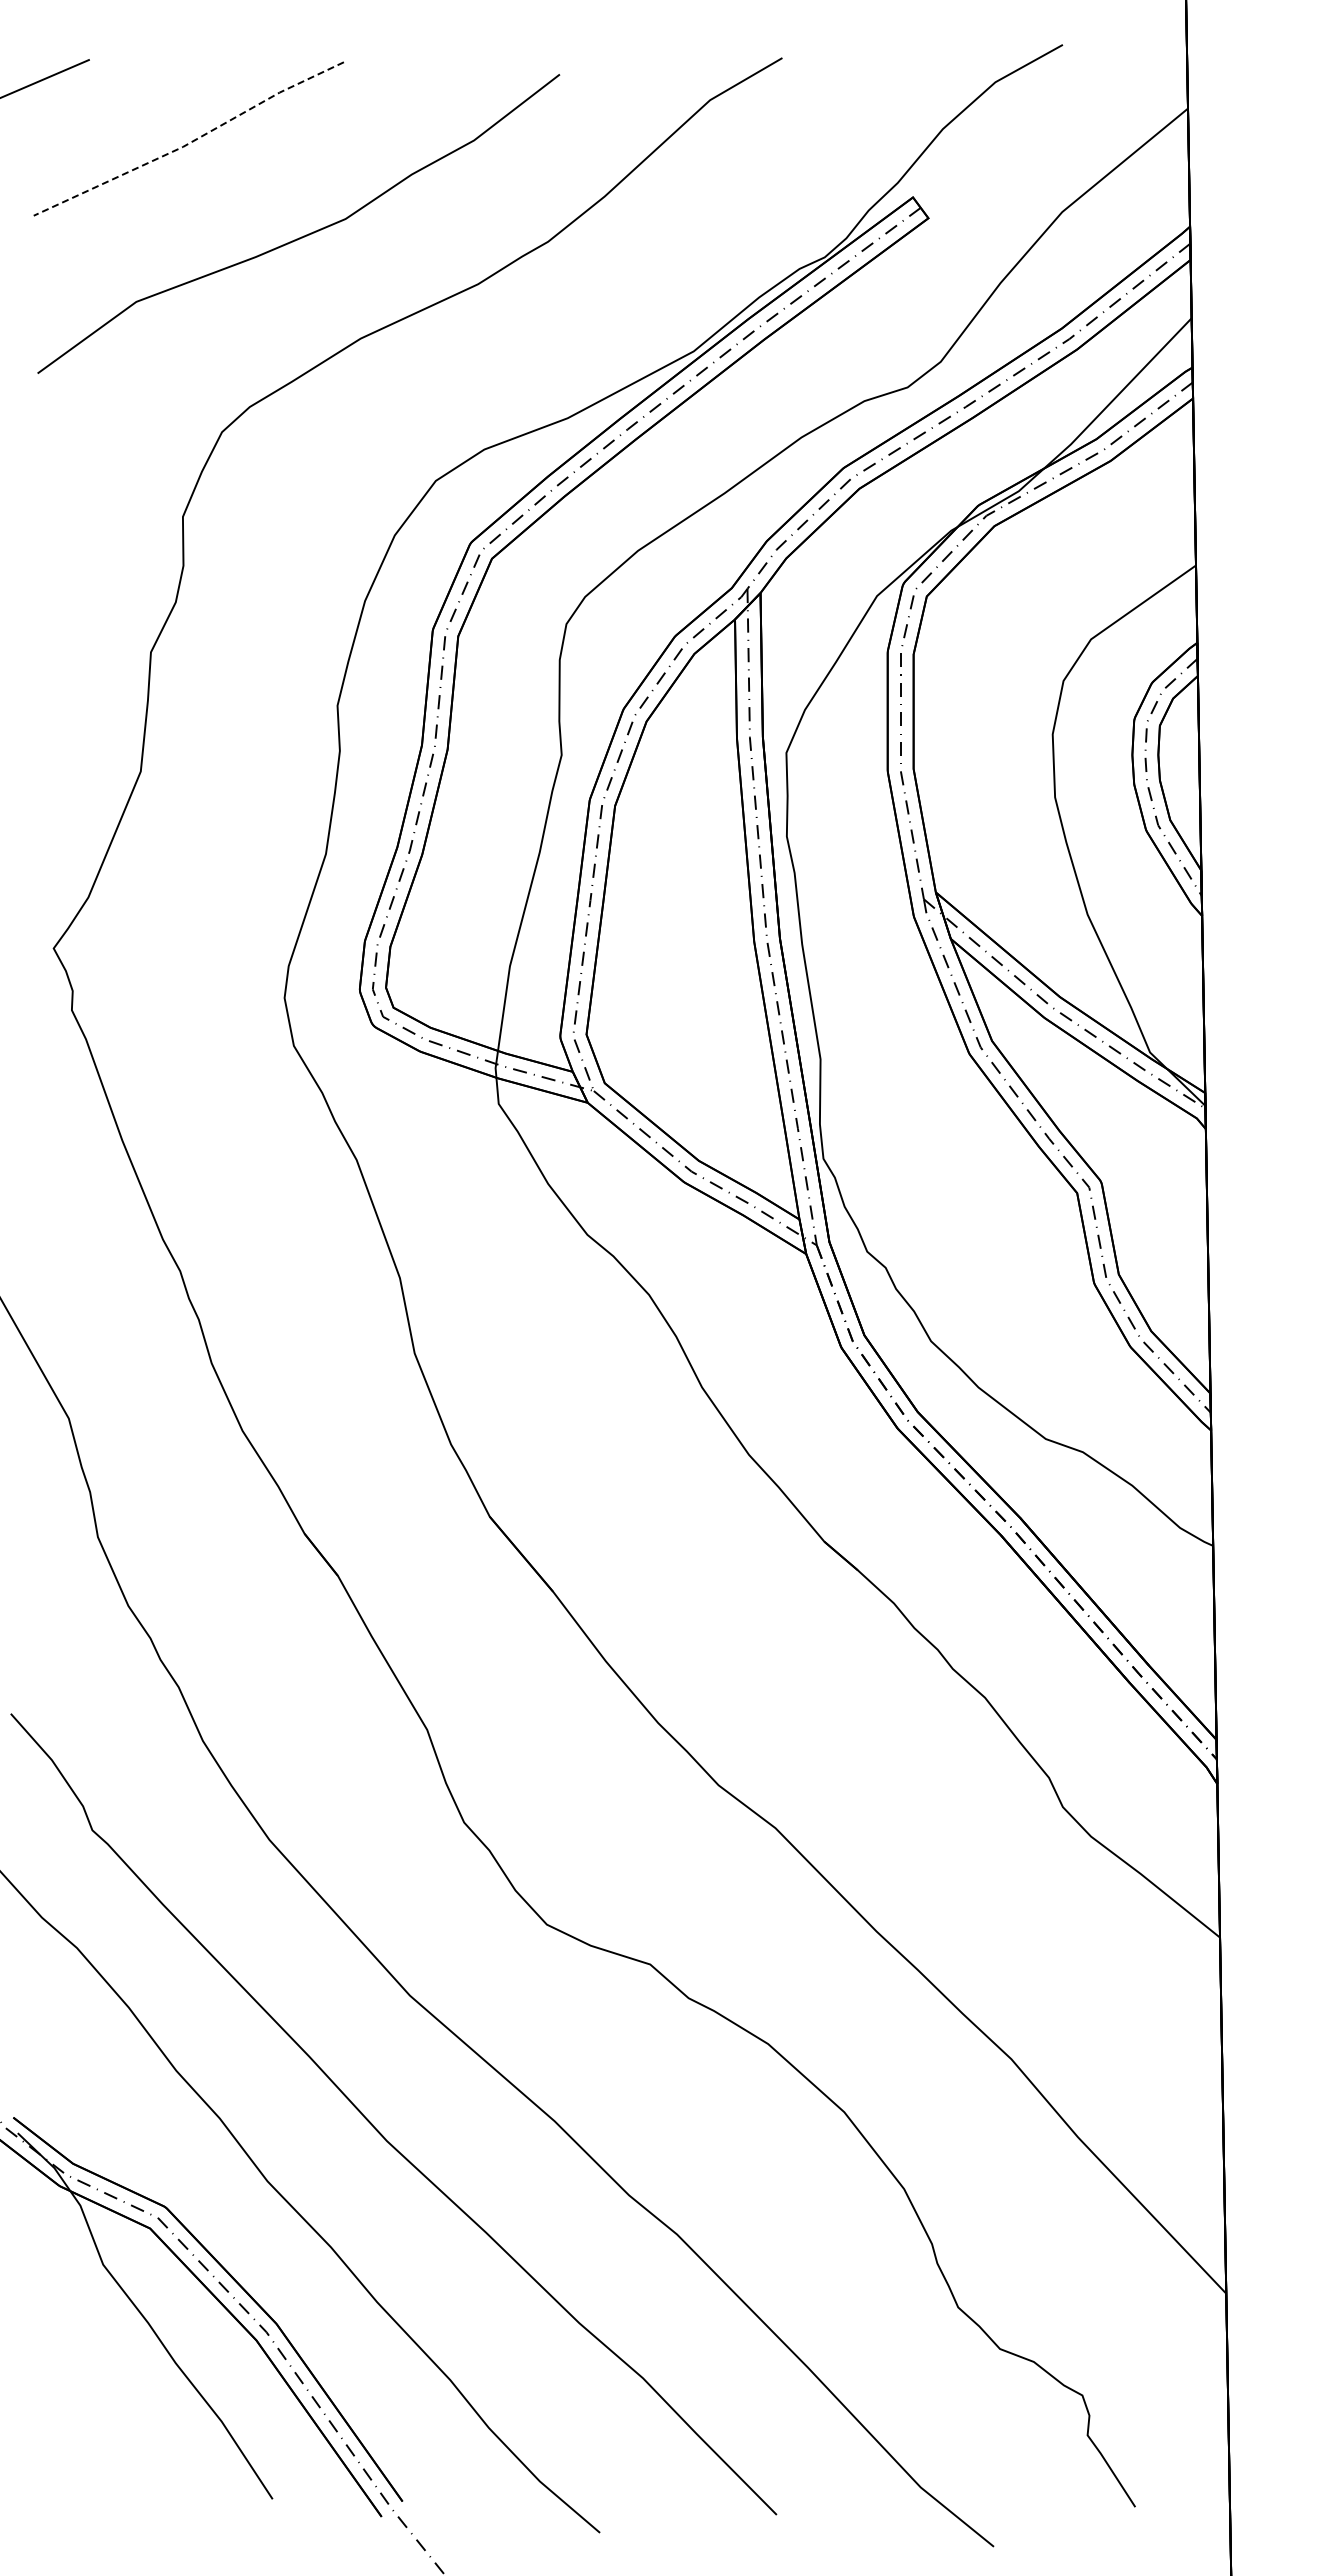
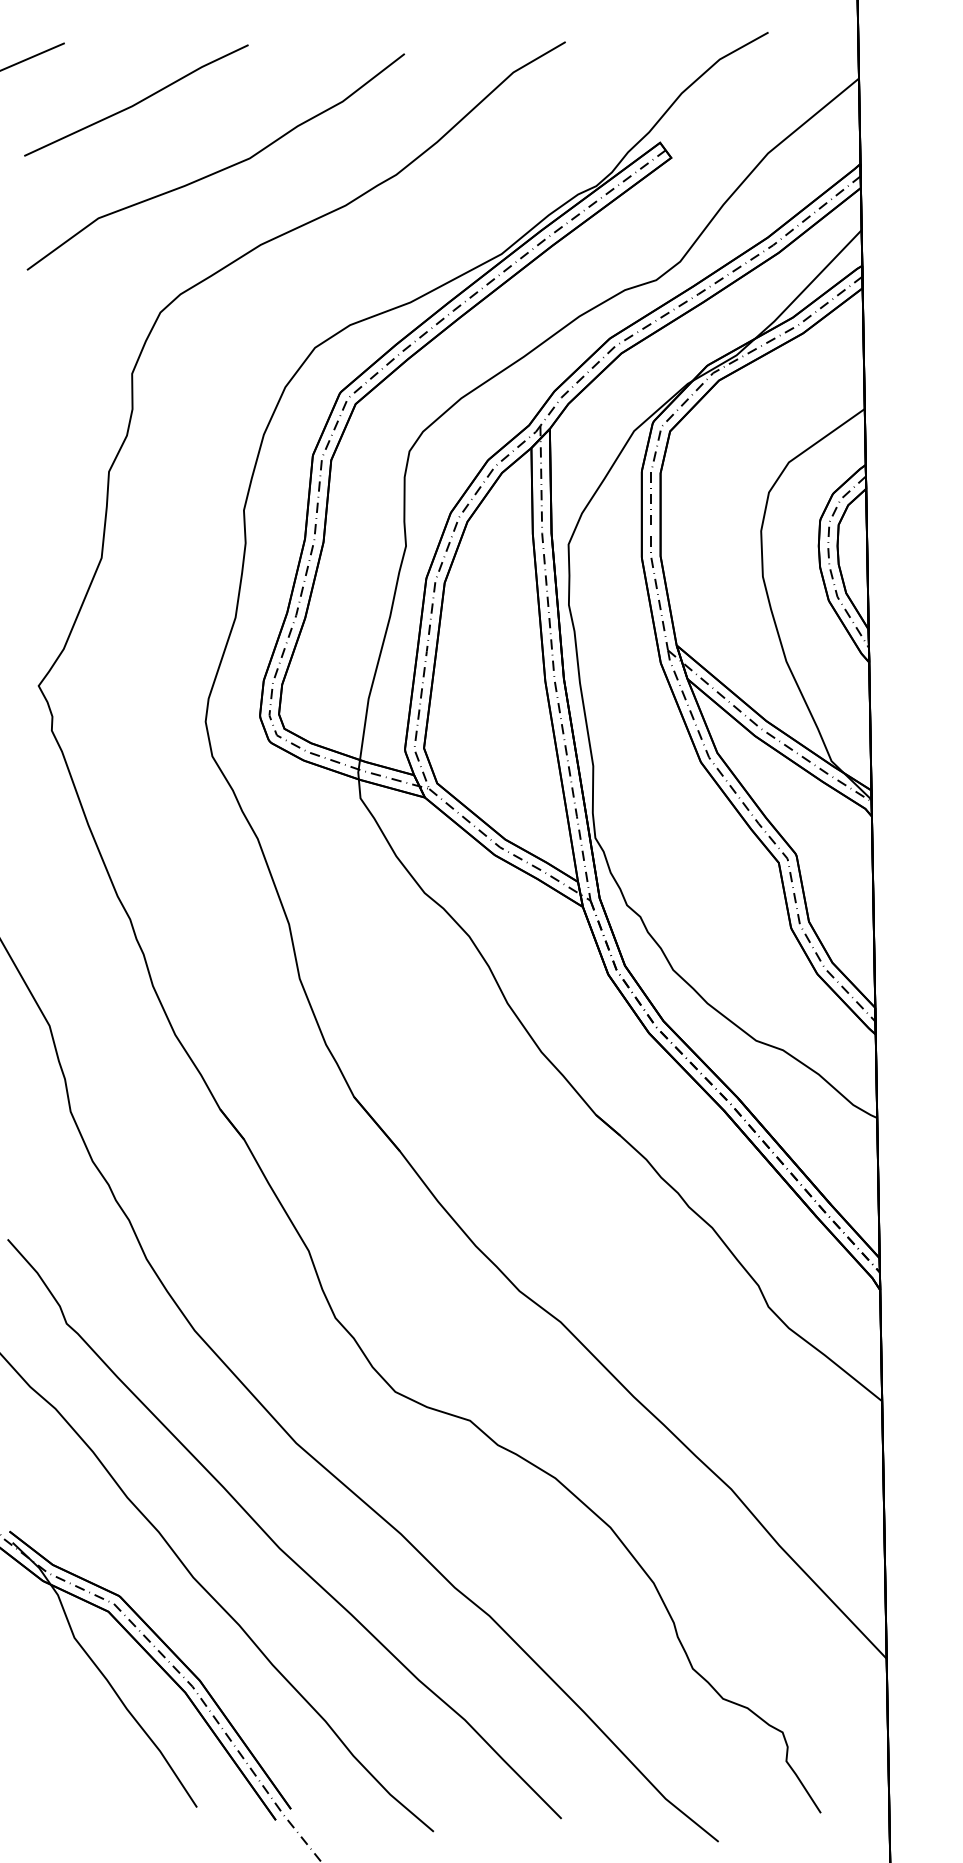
line: (190, 142) -> (137, 103), dashed -> solid

